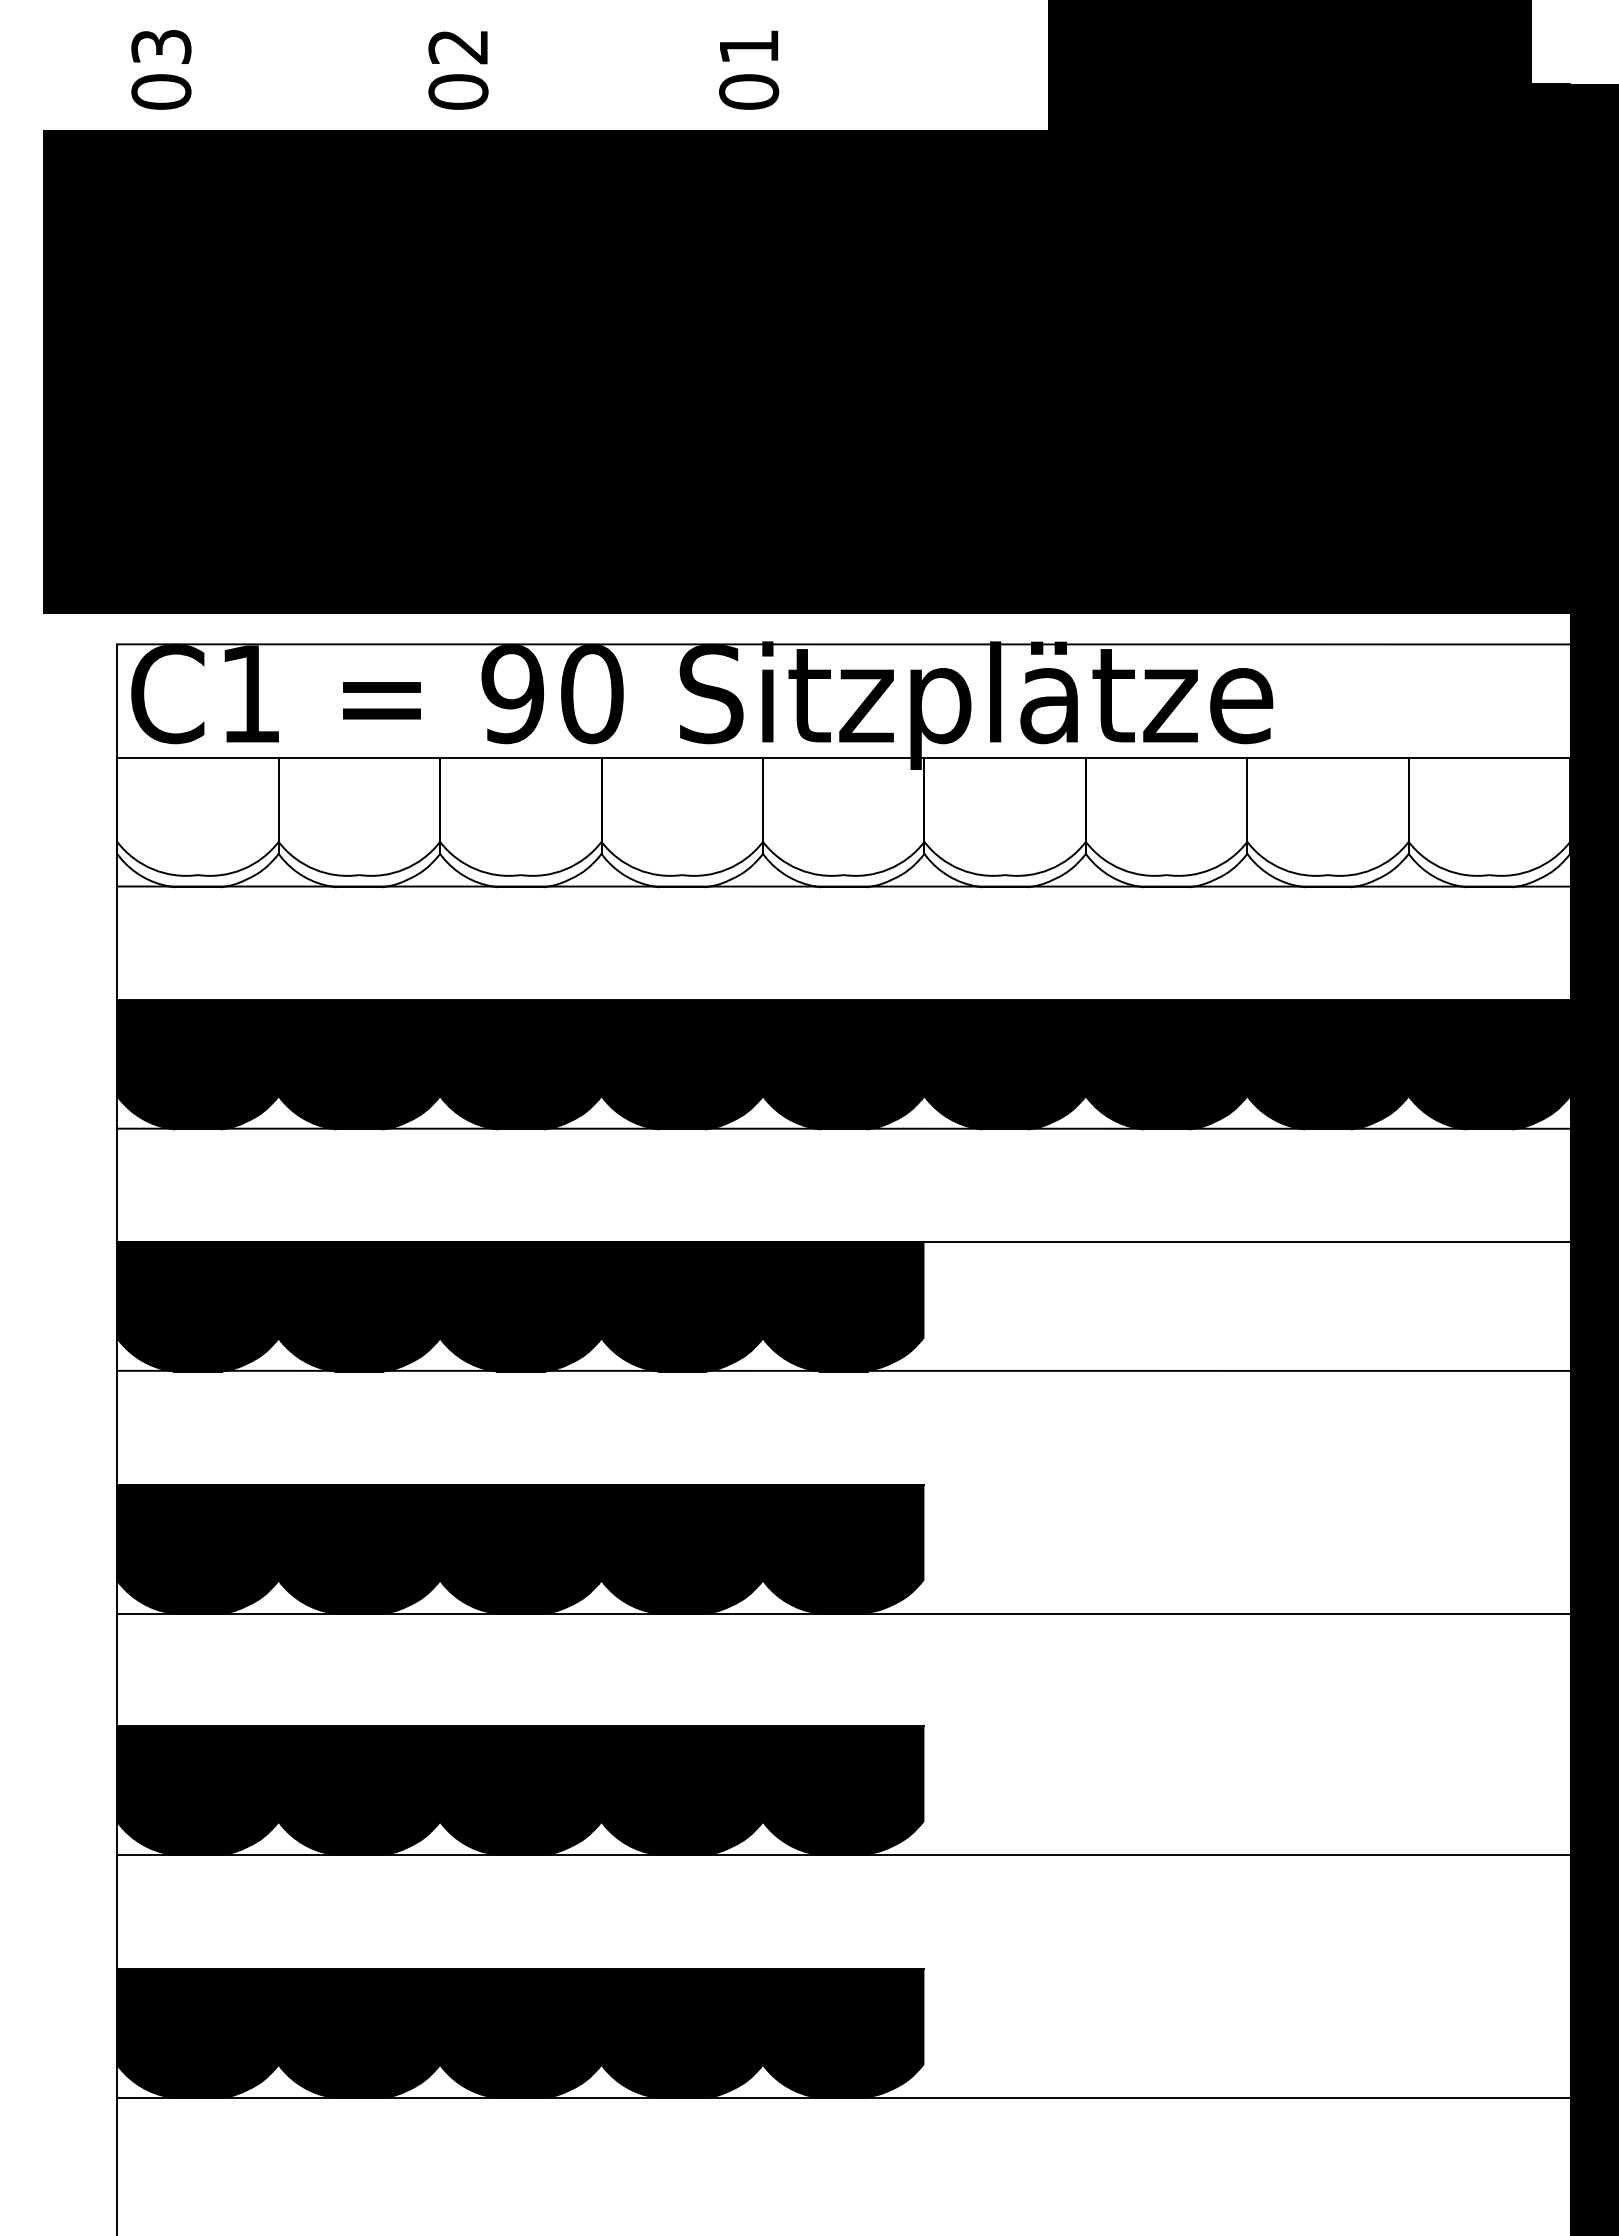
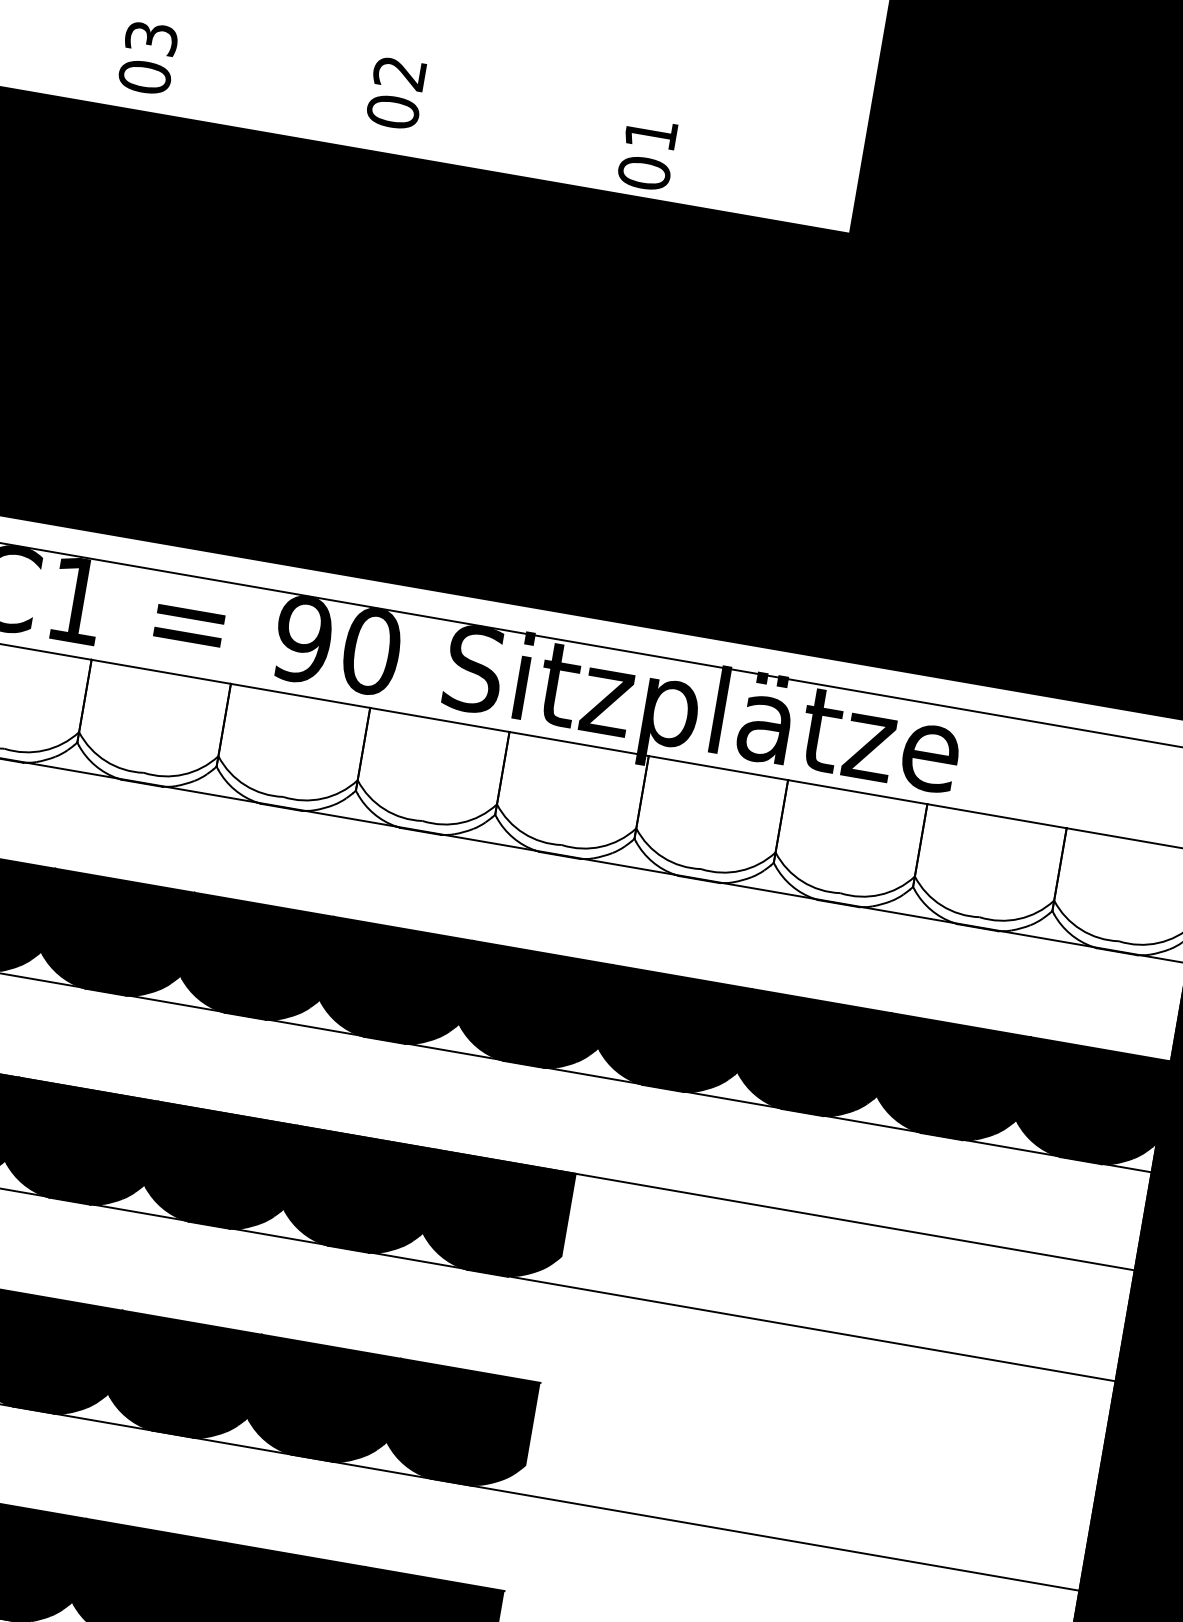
text: (161, 69) -> (148, 57), moved
text: (749, 69) -> (648, 153), moved
text: (458, 70) -> (396, 93), moved

